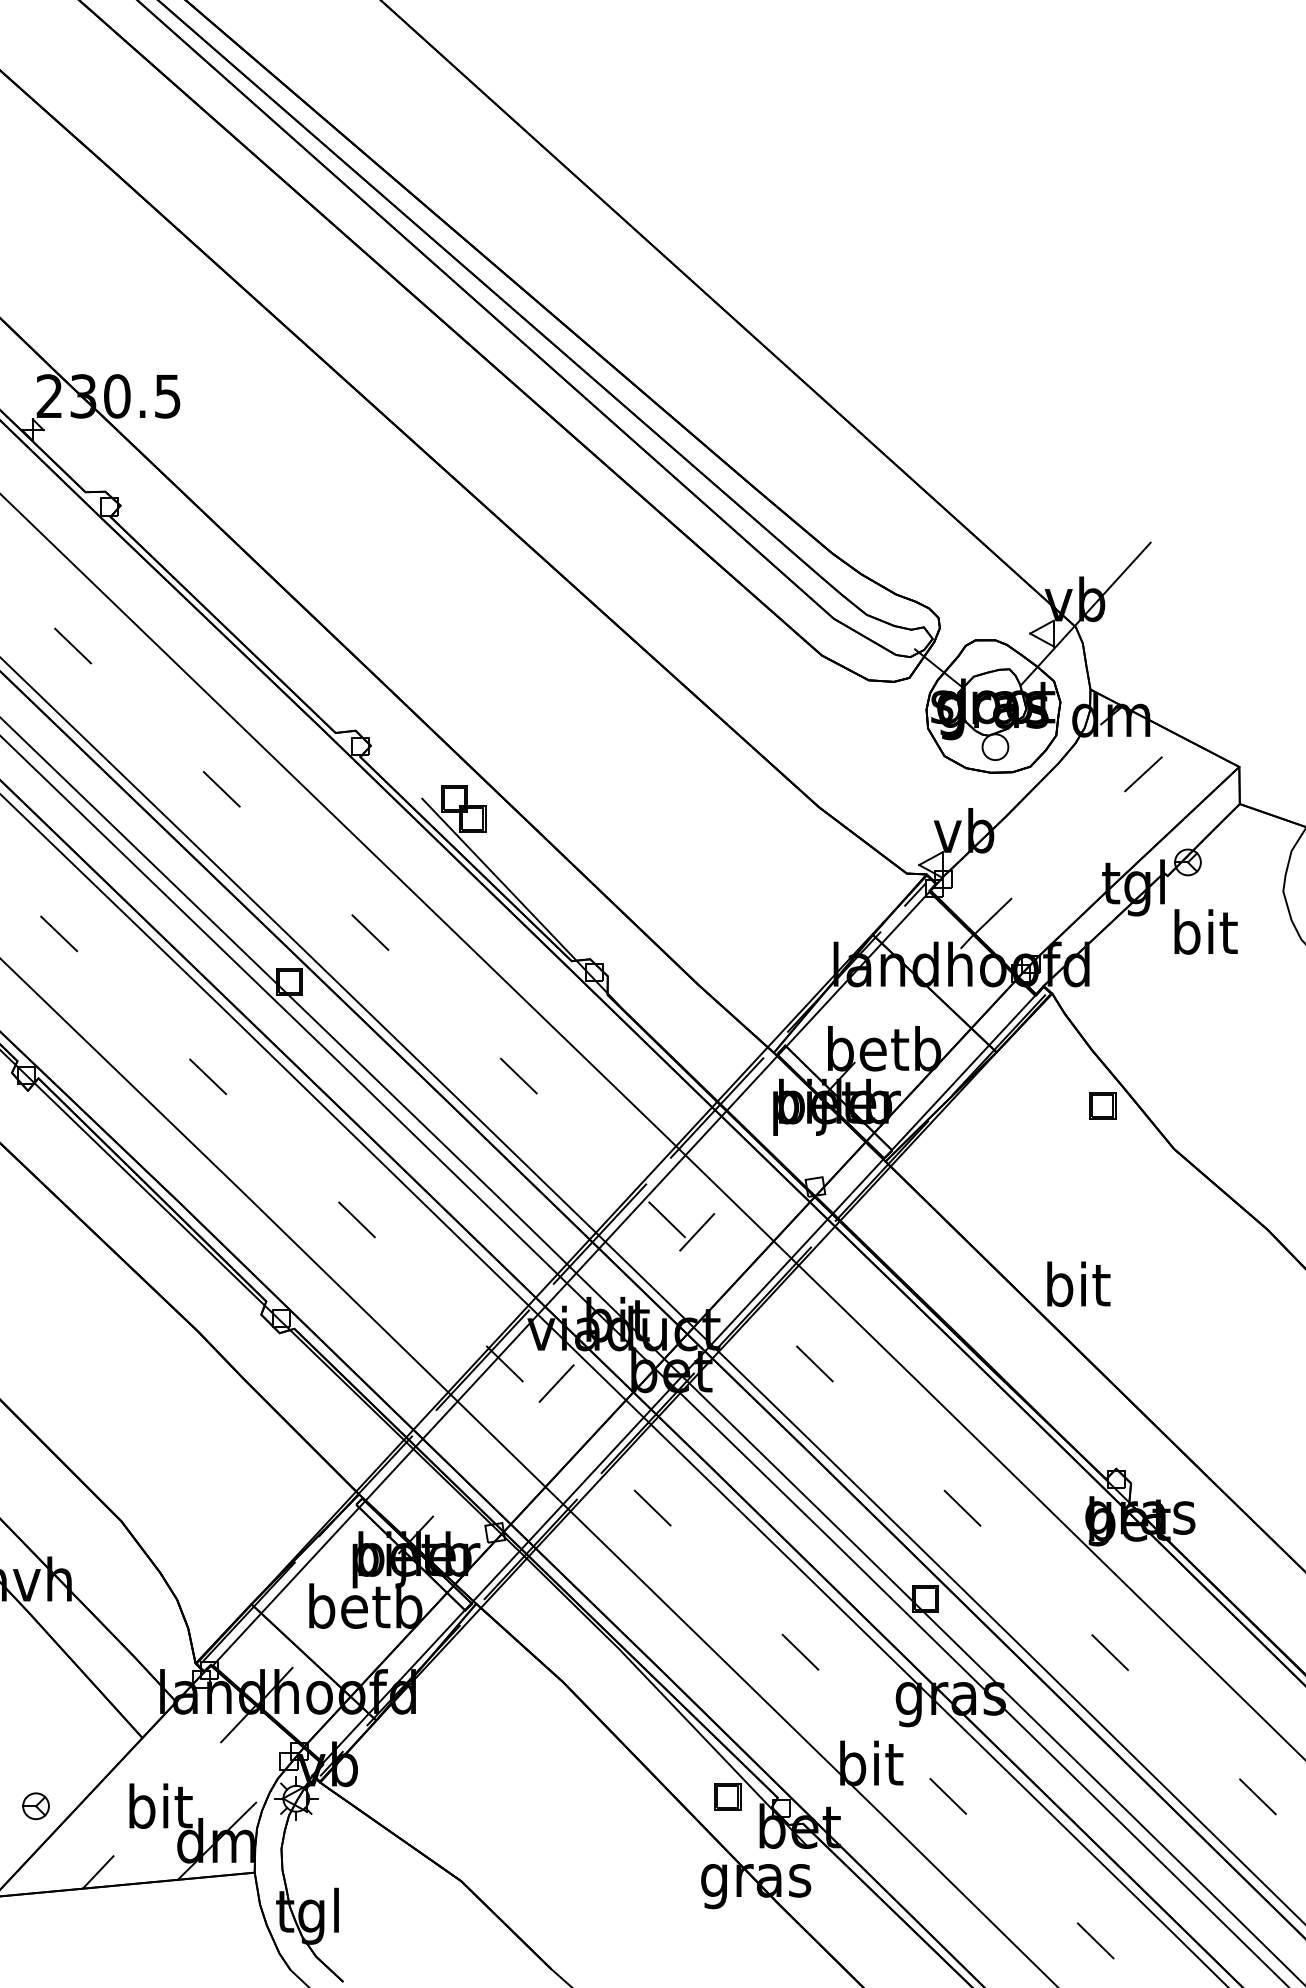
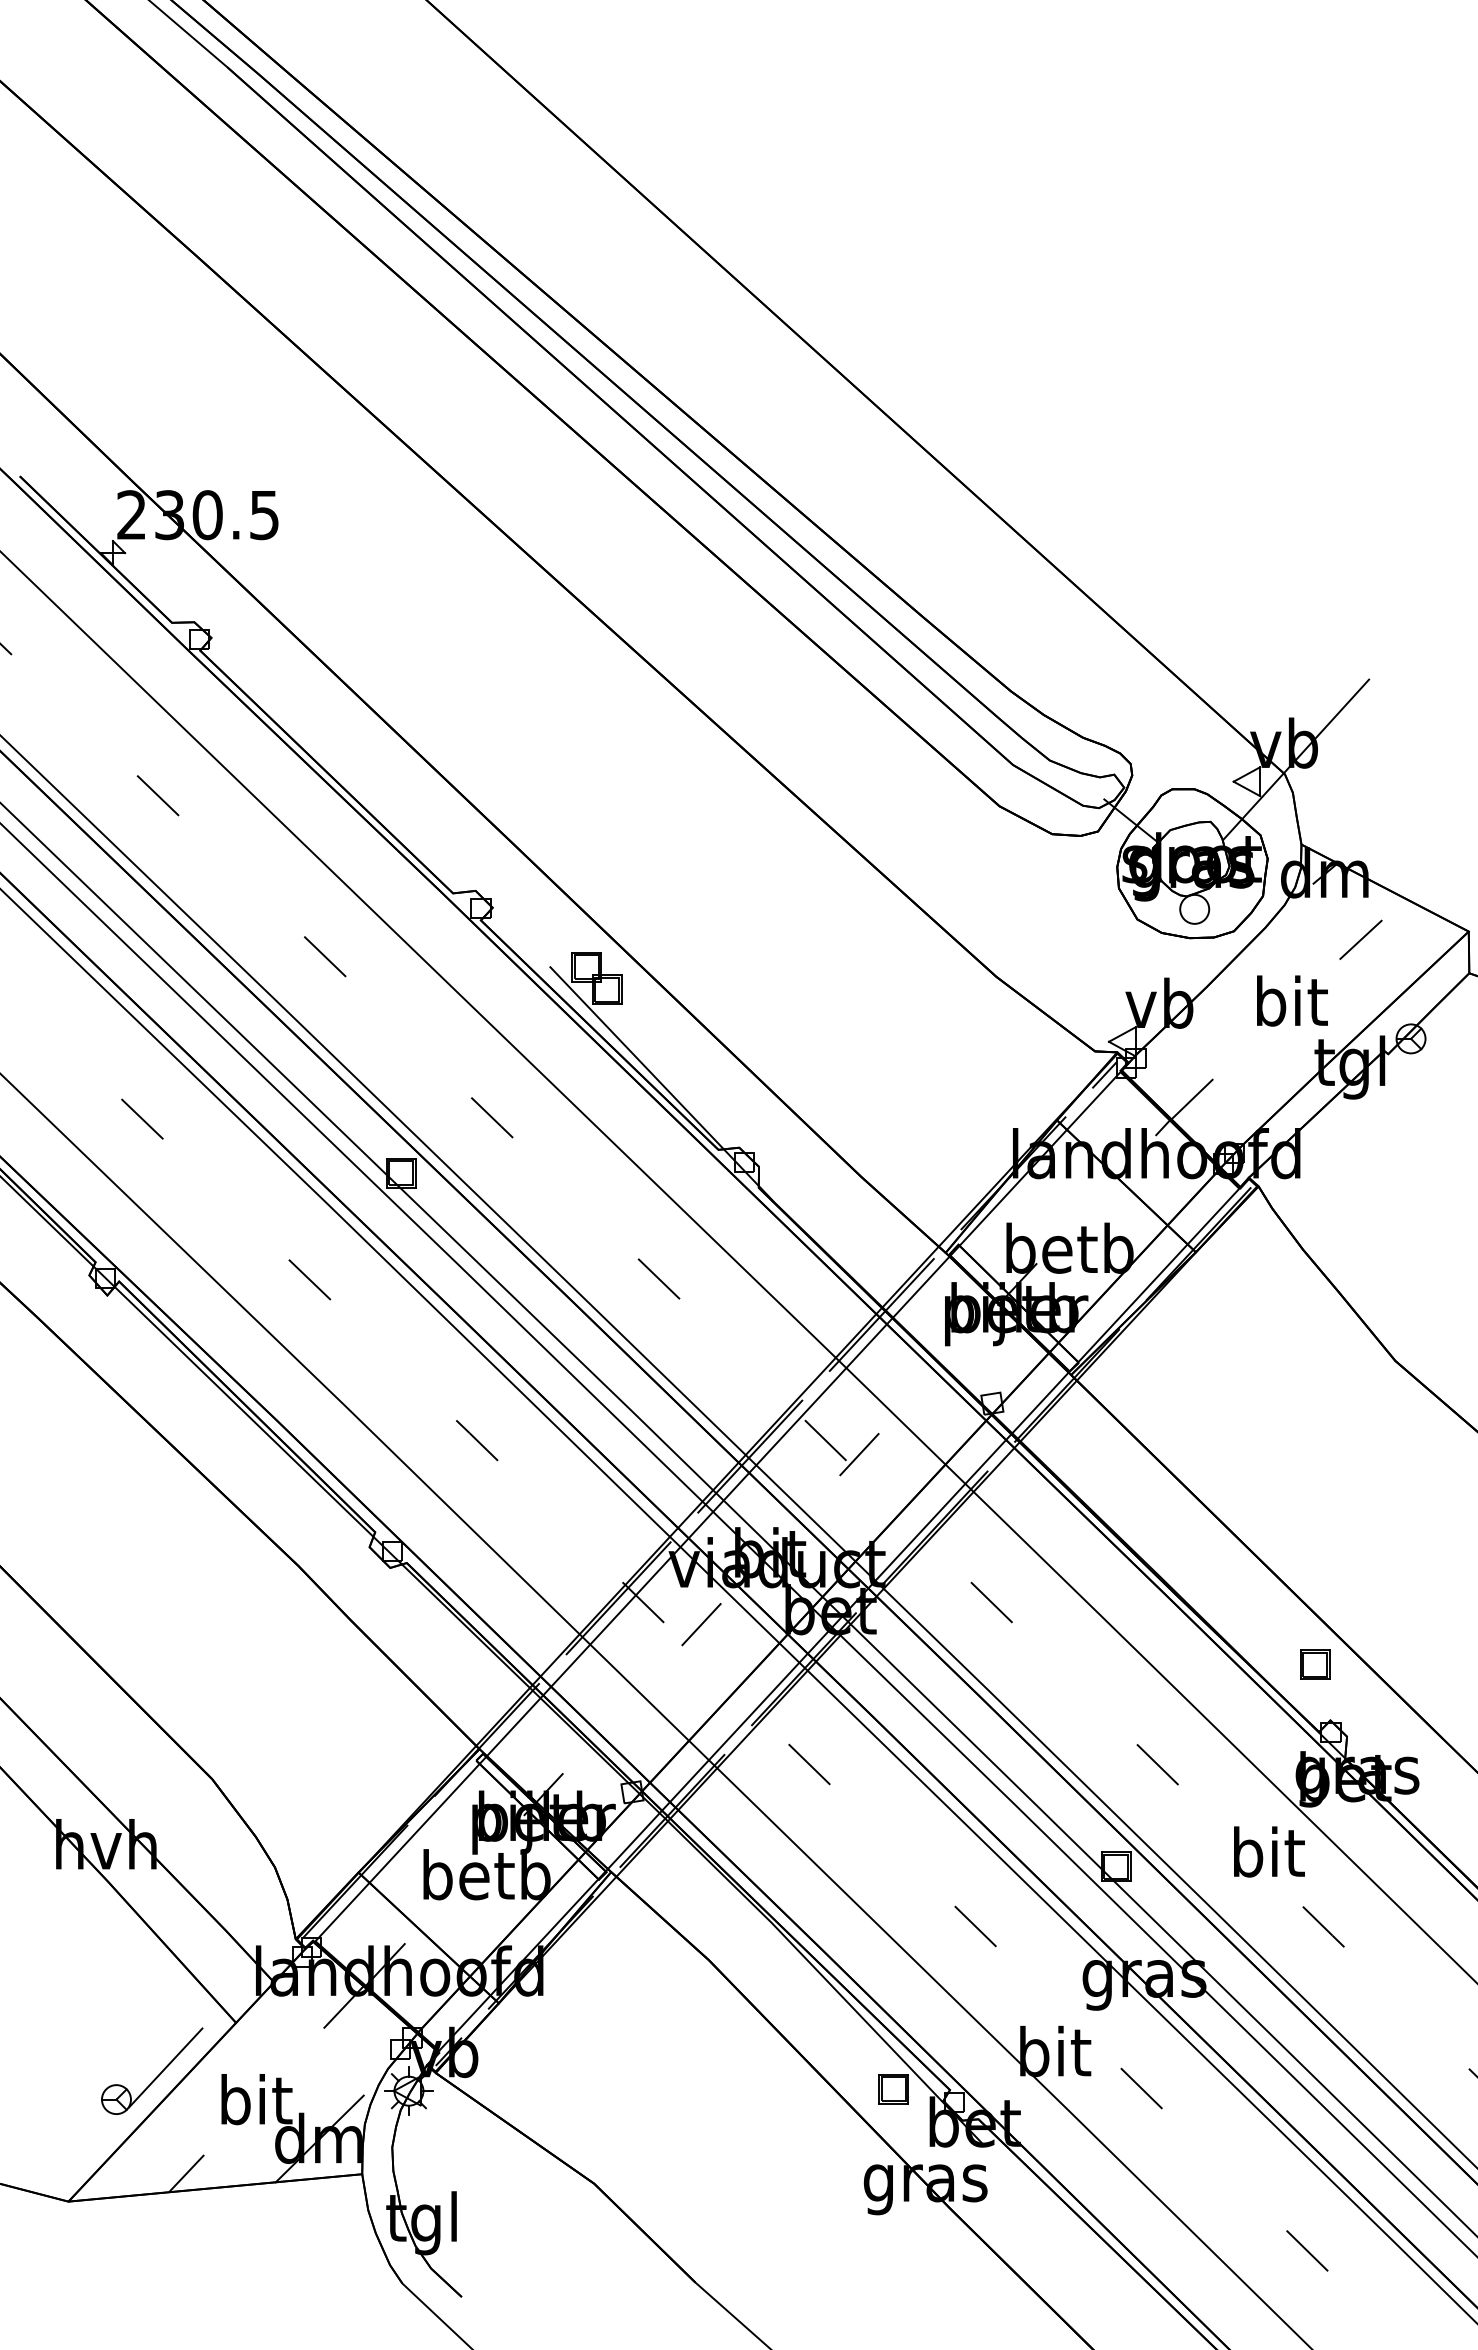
text: (1206, 931) -> (1292, 1000), moved
part: (1102, 1105) -> (1315, 1664), moved
text: (1078, 1283) -> (1269, 1851), moved
line: (79, 1777) -> (165, 2067), added

